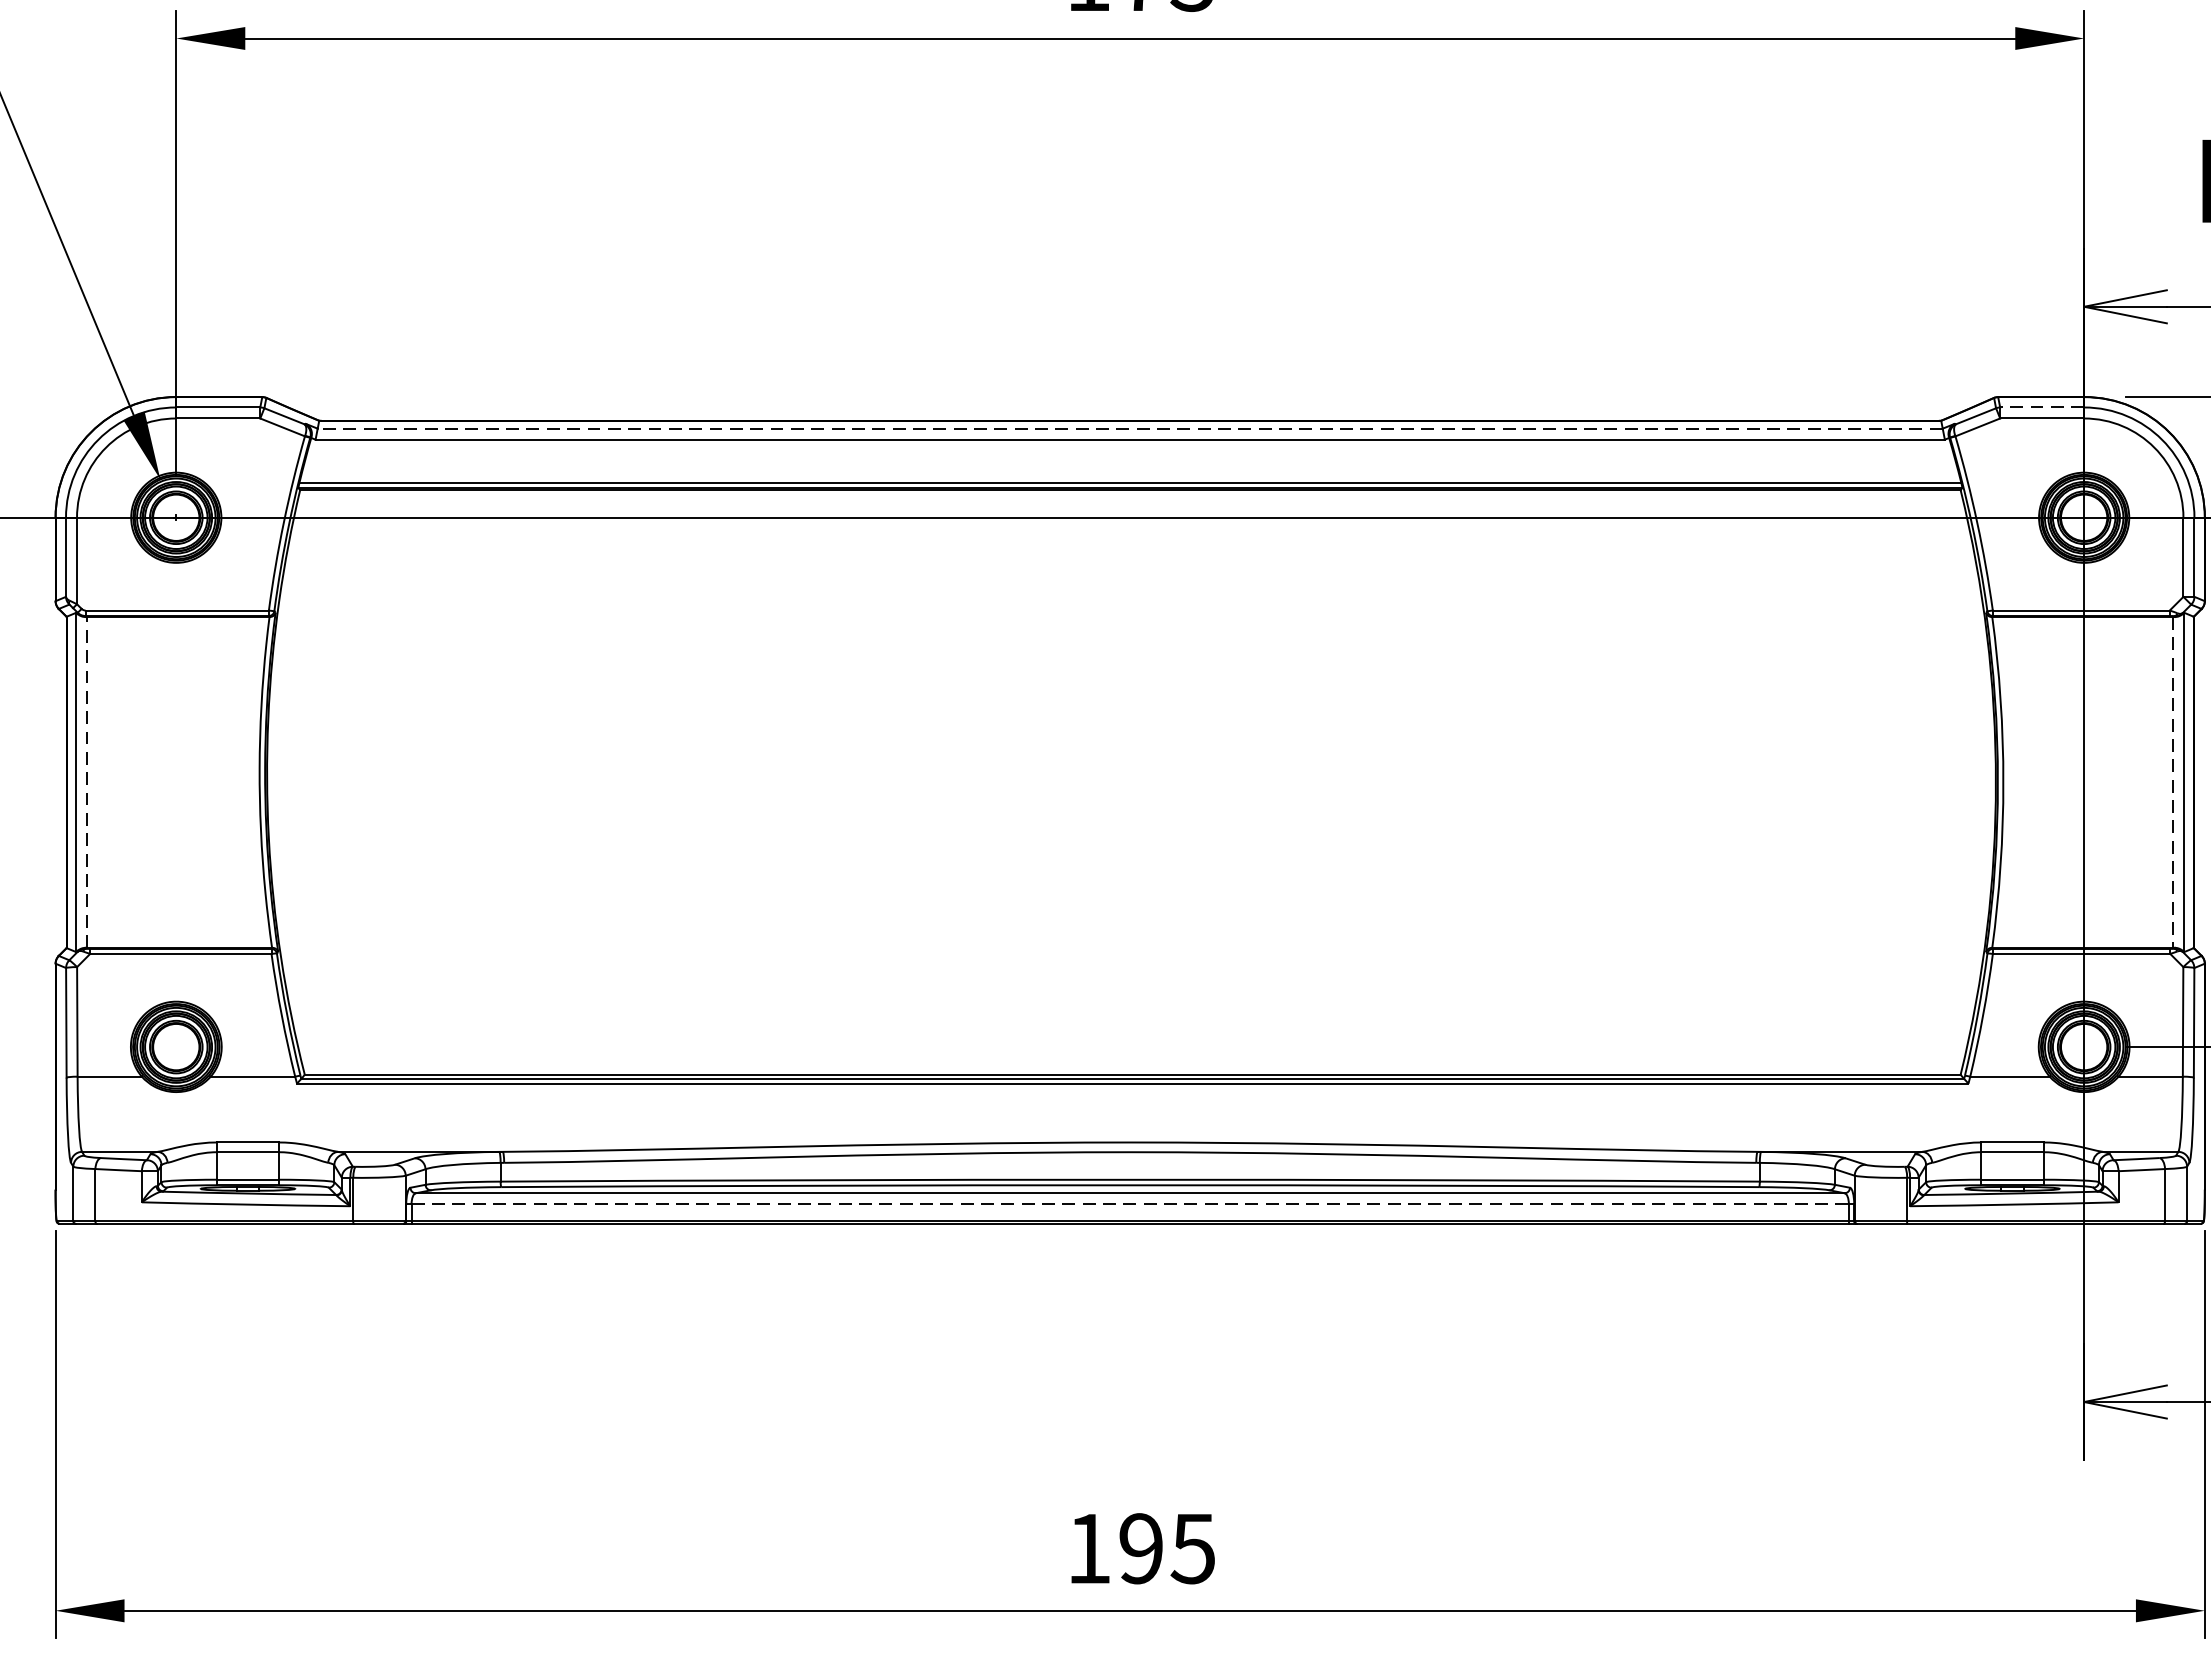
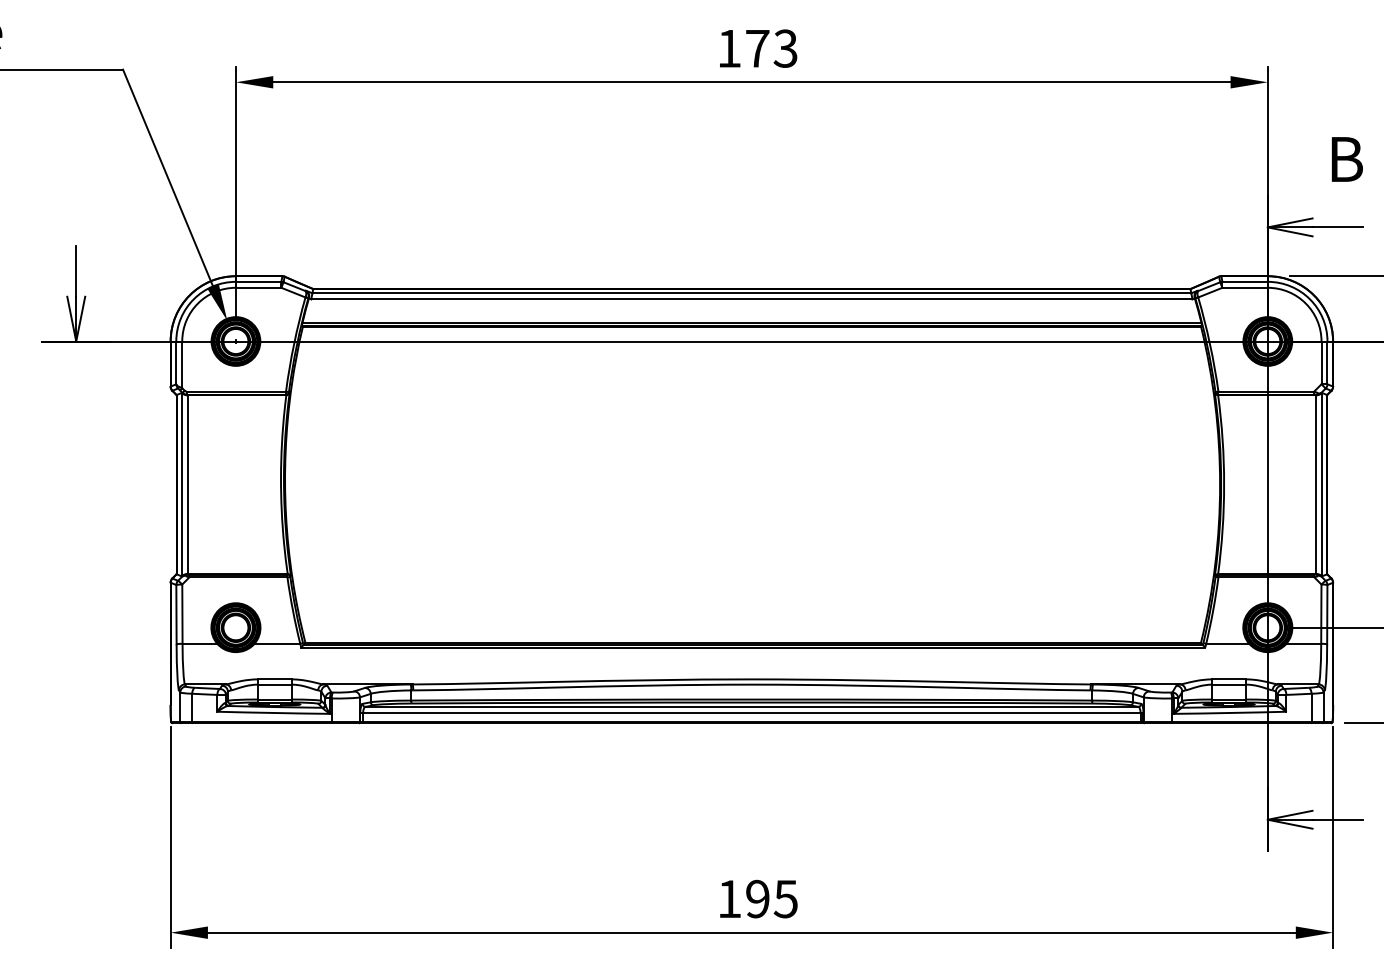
line: (2042, 406) -> (1245, 281), dashed -> solid
line: (1129, 429) -> (751, 293), dashed -> solid
line: (86, 782) -> (187, 484), dashed -> solid
line: (2174, 783) -> (1316, 485), dashed -> solid
line: (1129, 1203) -> (751, 712), dashed -> solid

